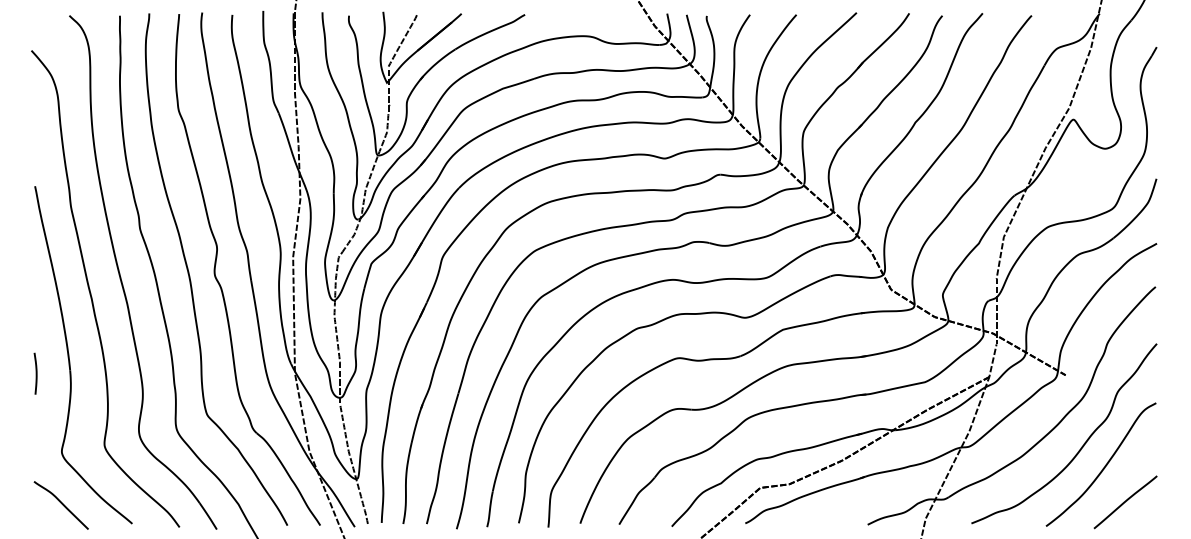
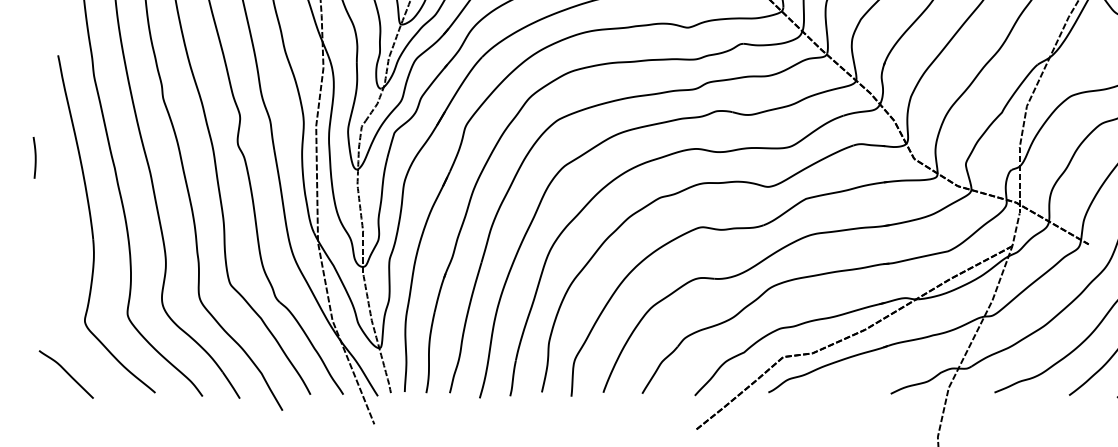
curve: (35, 373) -> (34, 157), moved
curve: (61, 504) -> (66, 373), moved

